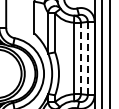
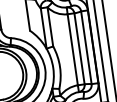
line: (80, 58) -> (79, 48), dashed -> solid
line: (87, 58) -> (86, 47), dashed -> solid

